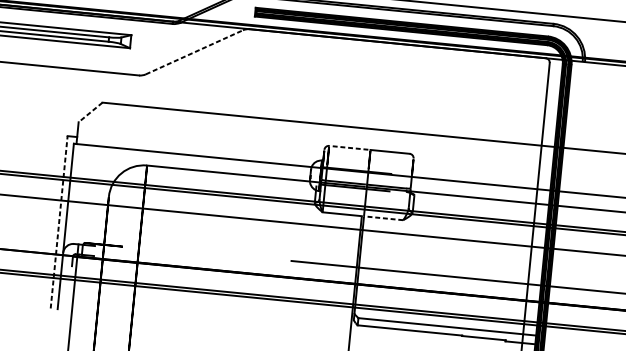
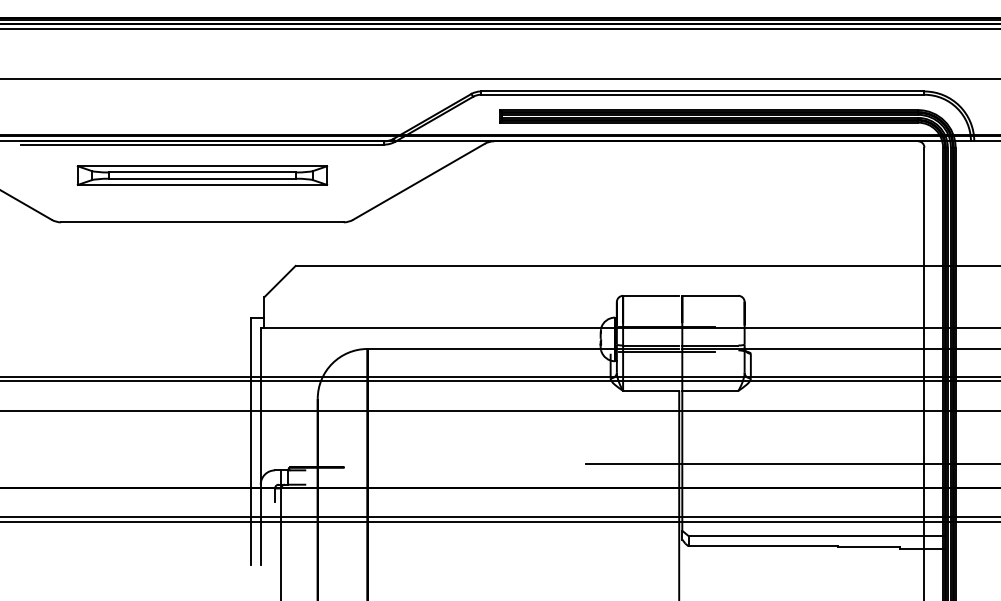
line: (194, 52) -> (419, 181), dashed -> solid
line: (90, 112) -> (279, 281), dashed -> solid
line: (348, 147) -> (650, 295), dashed -> solid
line: (383, 217) -> (709, 390), dashed -> solid
line: (58, 222) -> (250, 441), dashed -> solid

